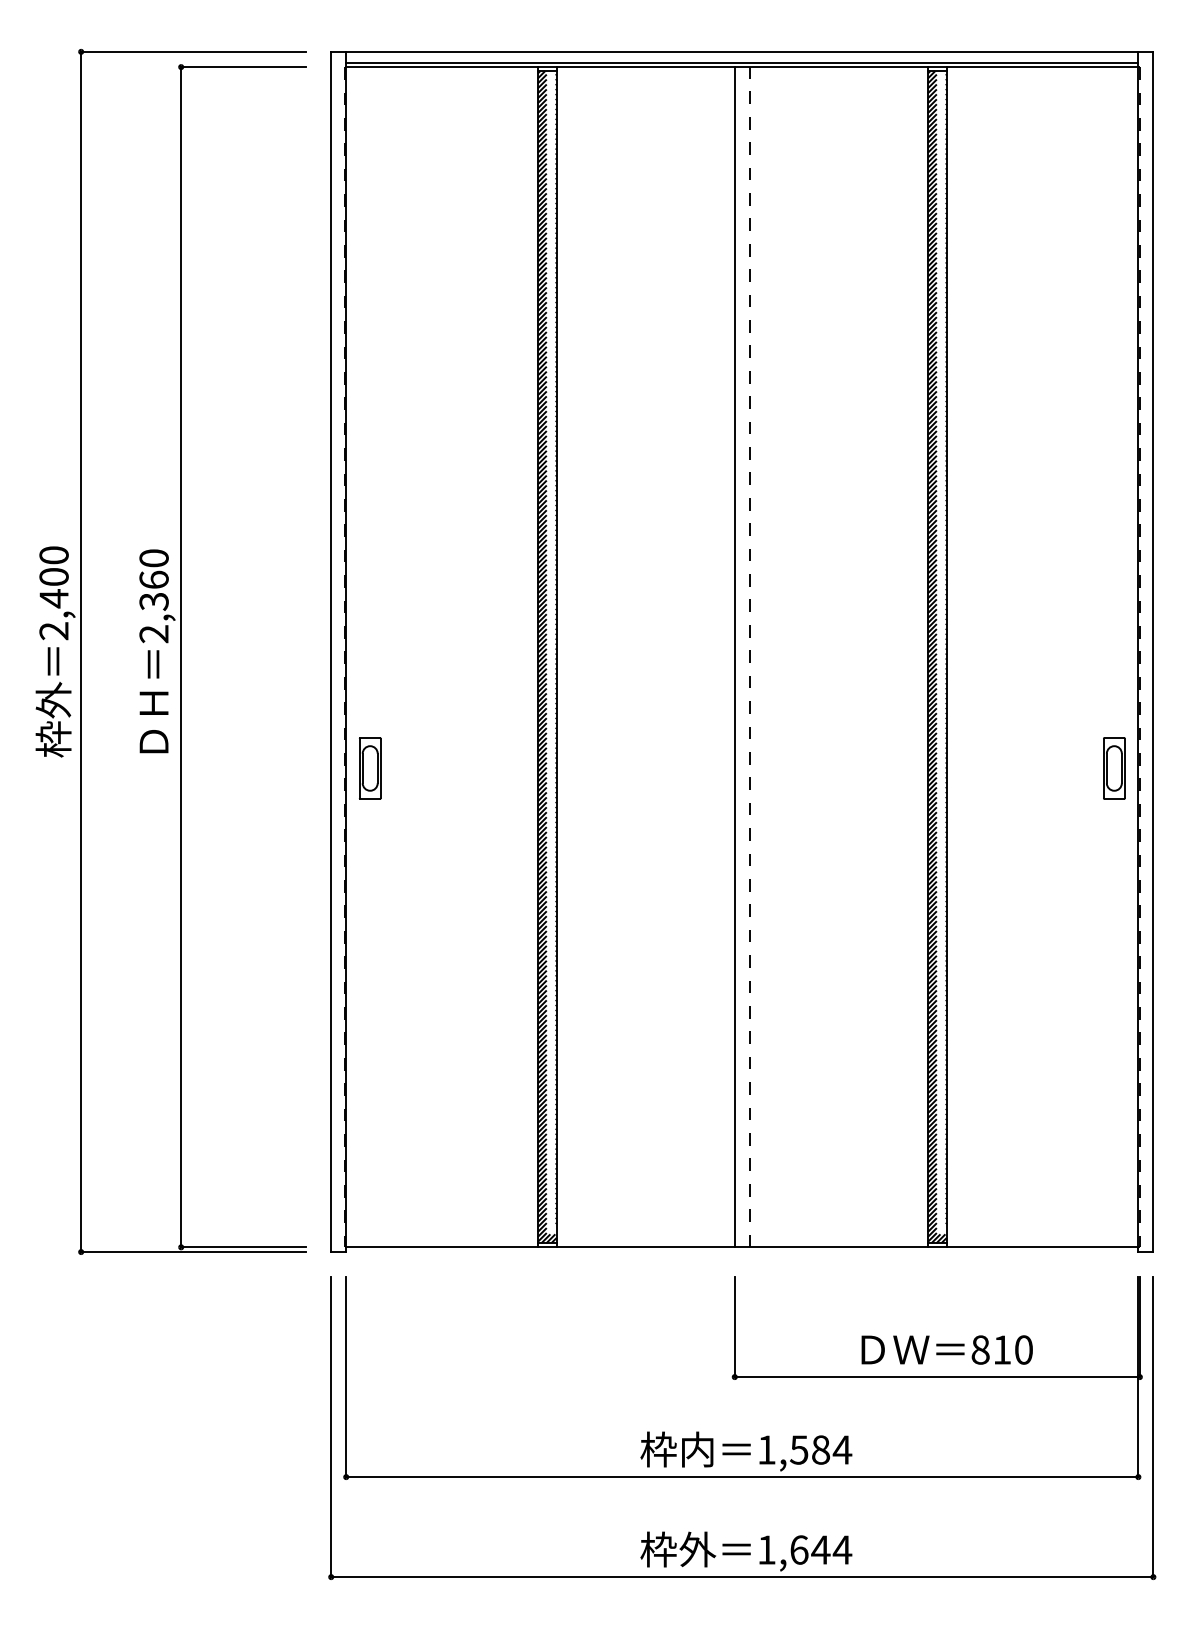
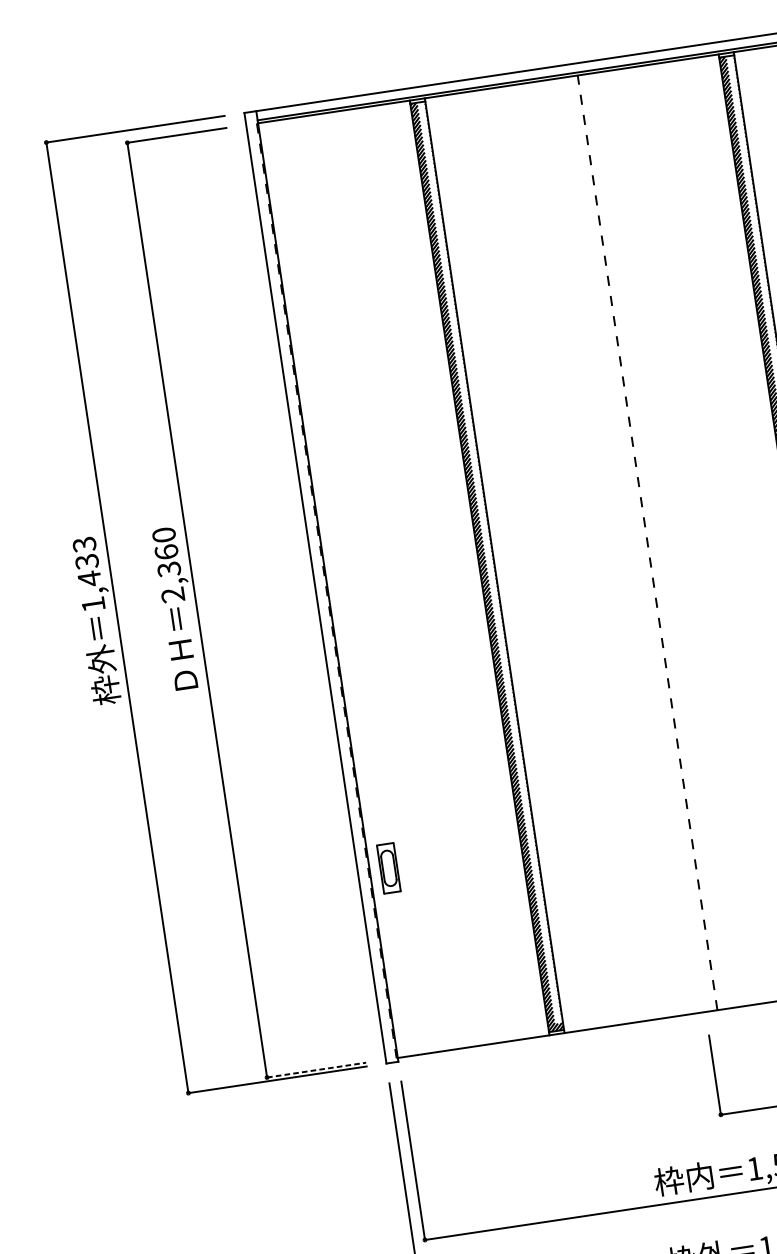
text: (53, 593) -> (88, 574), 2,400 -> 1,433
line: (734, 657) -> (635, 544), removed
part: (370, 768) -> (389, 868), moved
line: (243, 1247) -> (316, 1070), solid -> dashed

